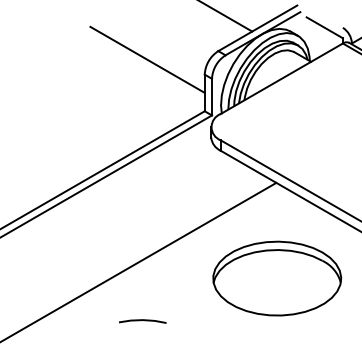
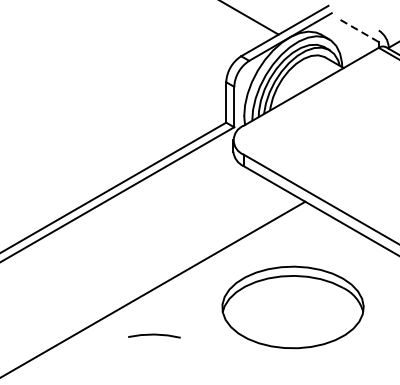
line: (324, 27) -> (358, 30), solid -> dashed
line: (147, 59) -> (163, 65), removed
part: (277, 278) -> (293, 307), moved
line: (142, 320) -> (154, 334), moved

